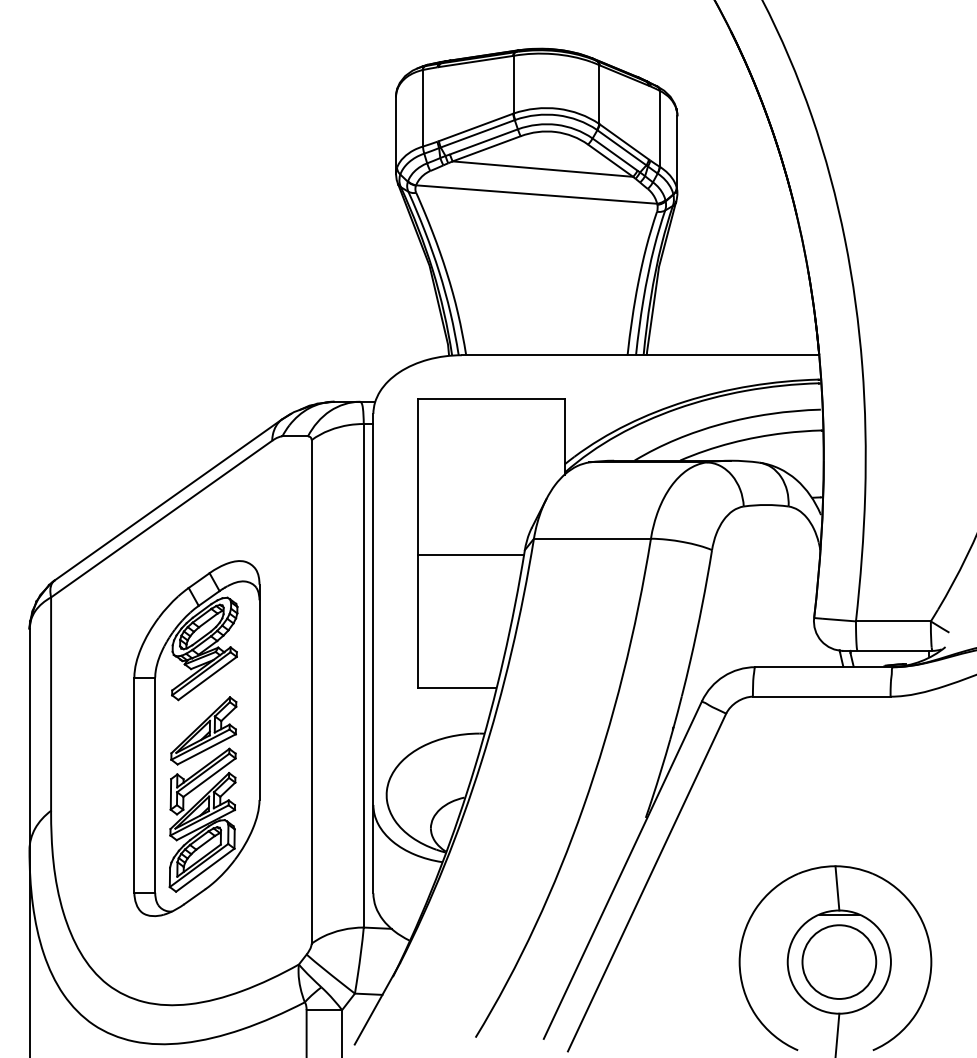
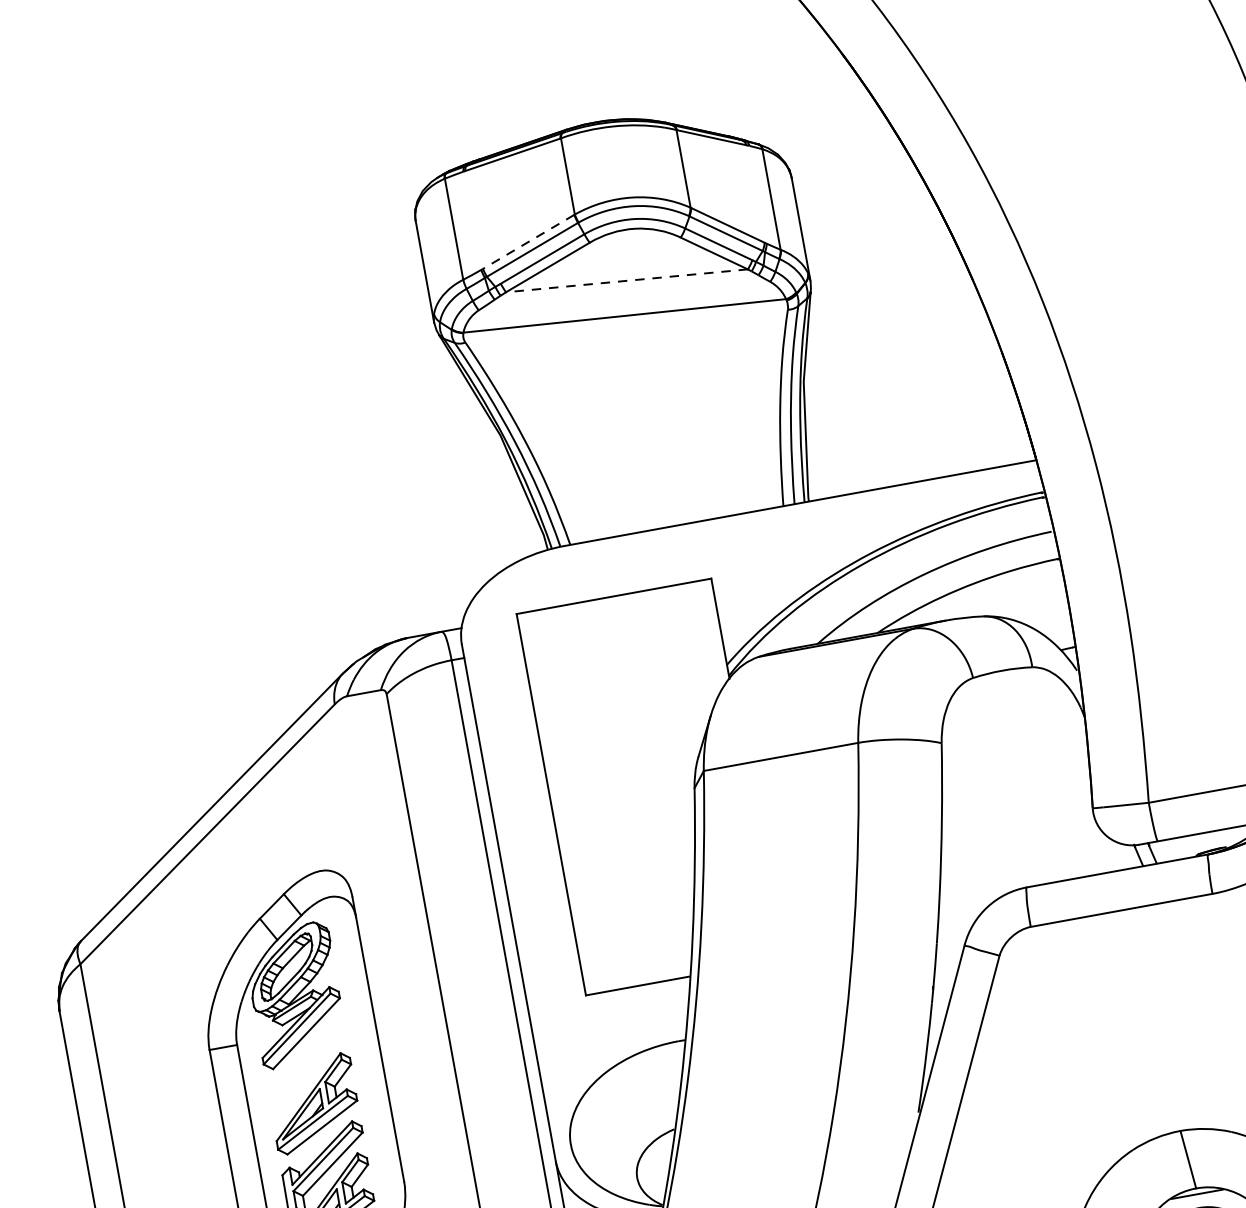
line: (475, 127) -> (527, 242), solid -> dashed
line: (542, 169) -> (626, 281), solid -> dashed
line: (470, 555) -> (624, 808), removed

